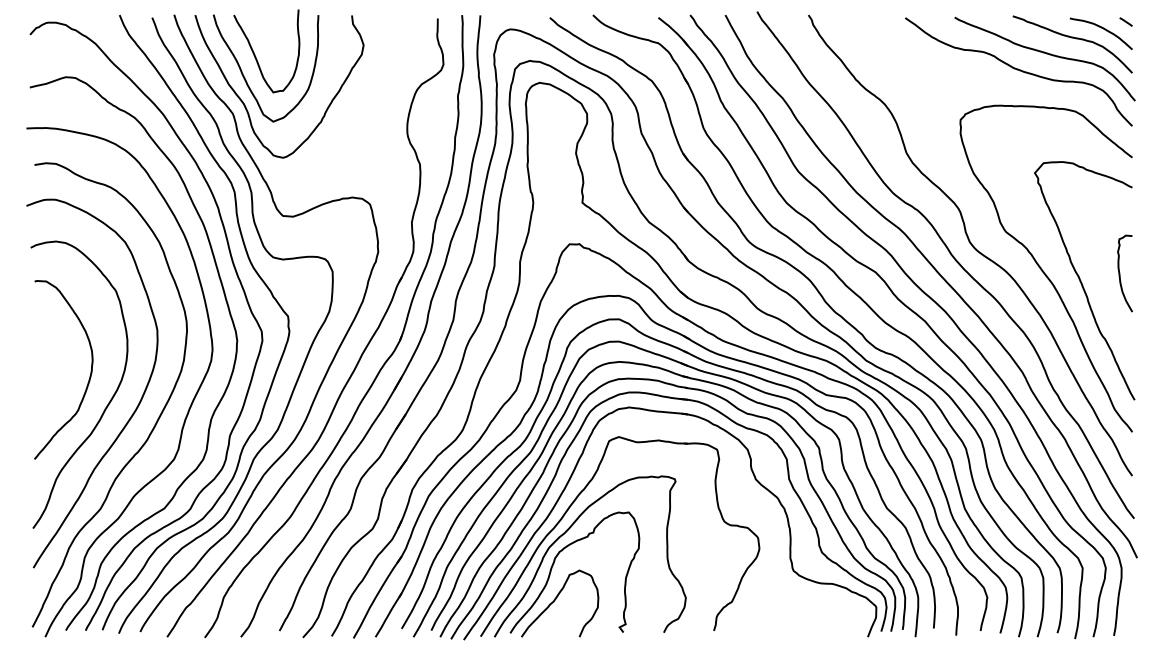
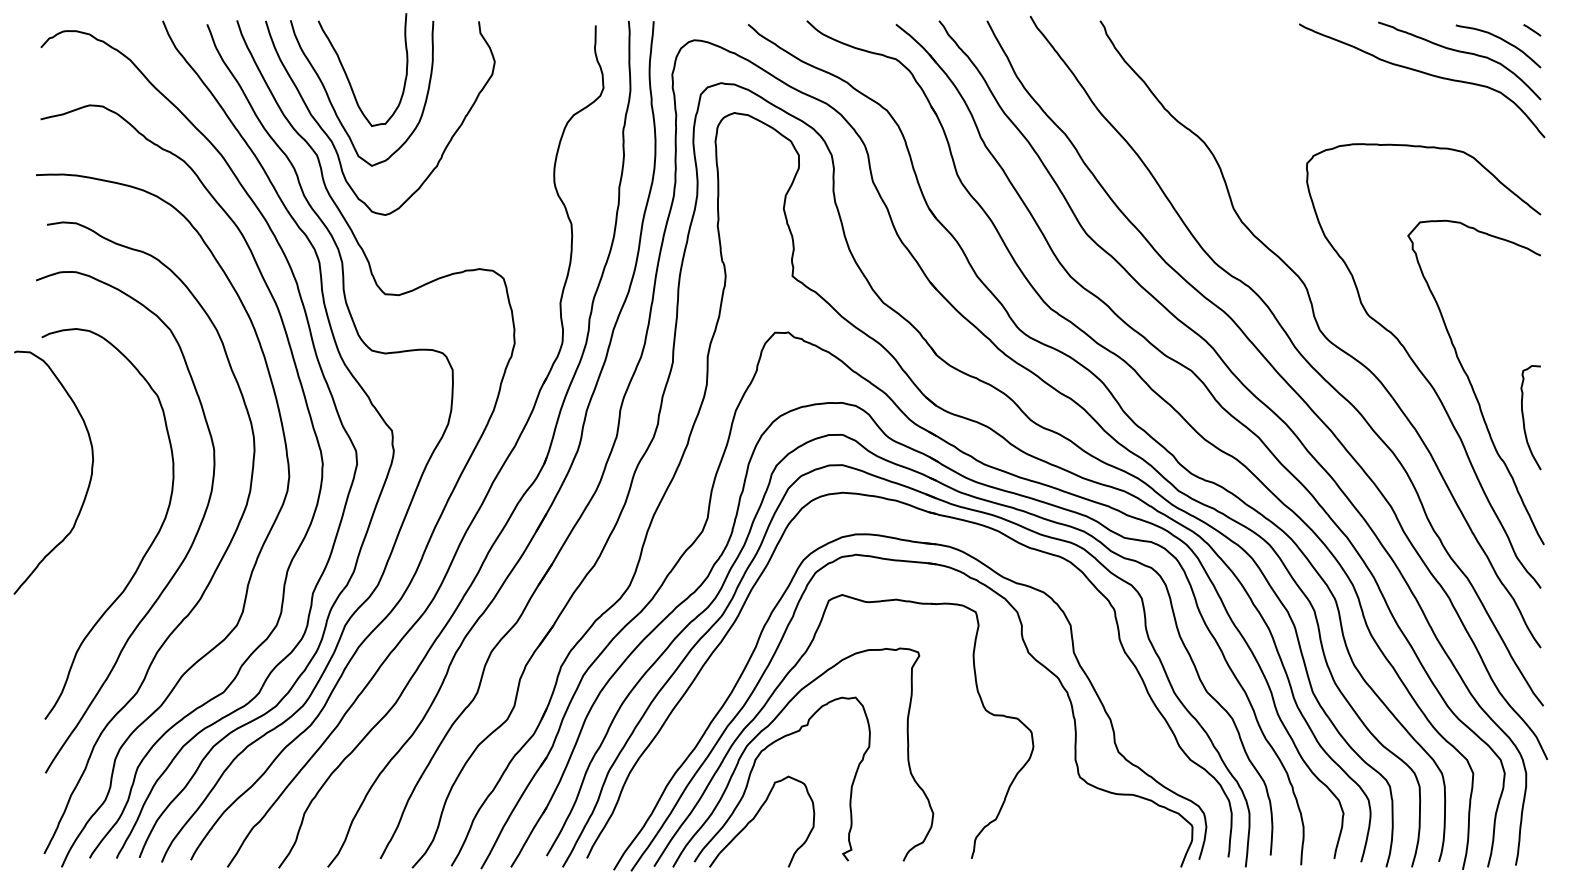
curve: (1018, 70) -> (1386, 96), removed
curve: (1120, 273) -> (1524, 417), moved
curve: (90, 374) -> (89, 479), moved
part: (686, 388) -> (934, 529), removed

